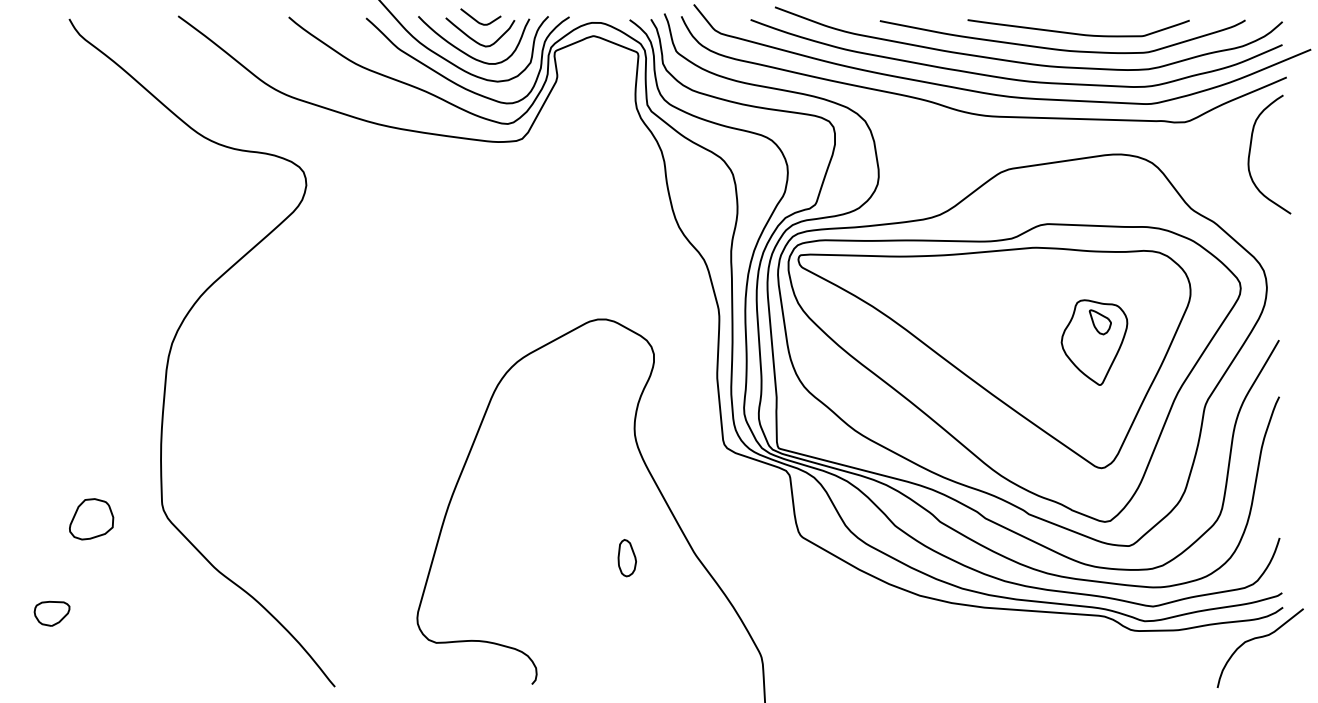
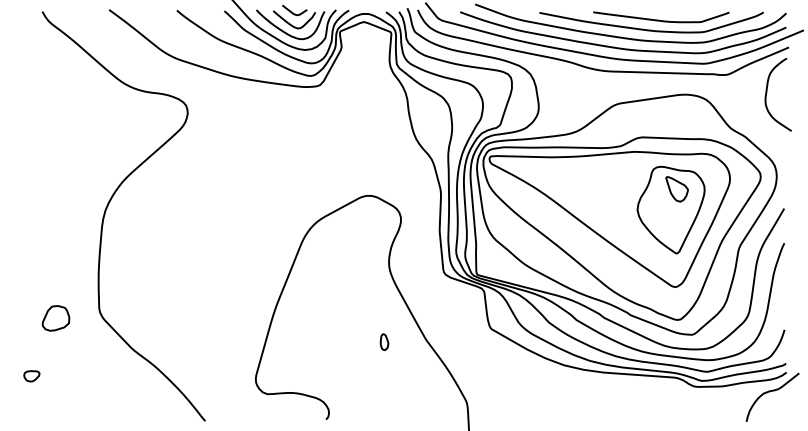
part: (1093, 341) -> (670, 209), size x1.67
part: (627, 556) -> (384, 341), size x0.71
part: (51, 614) -> (31, 376), size x0.71

